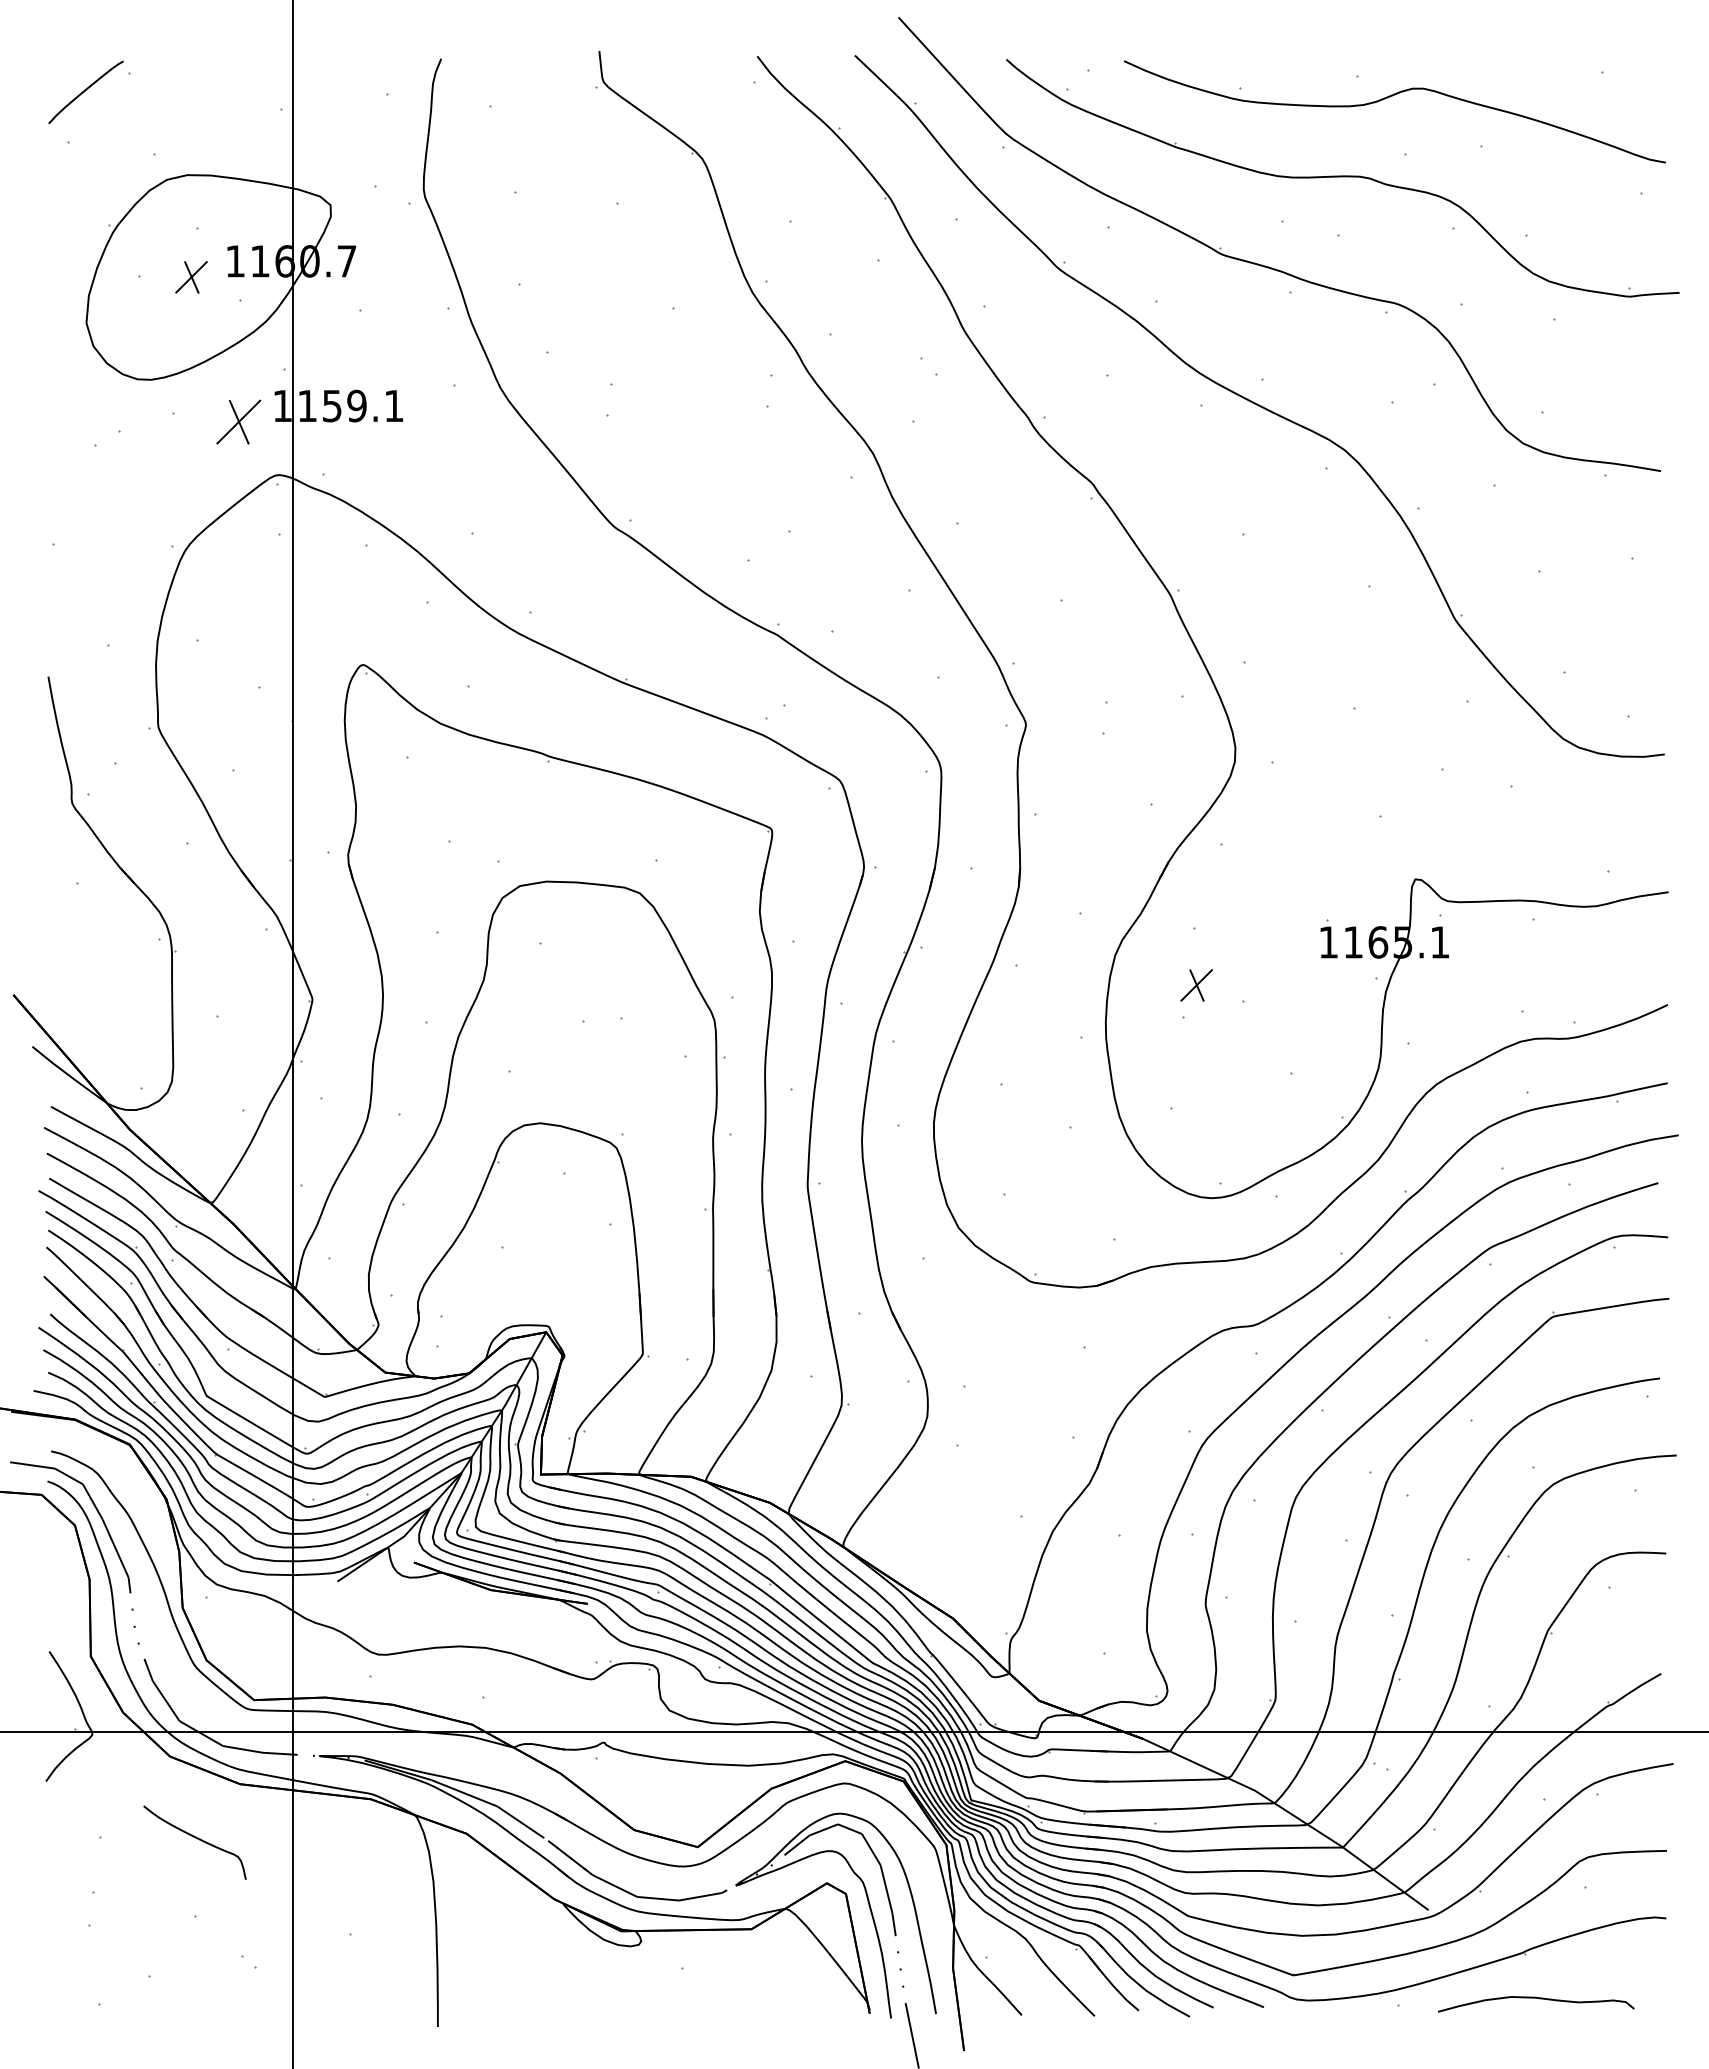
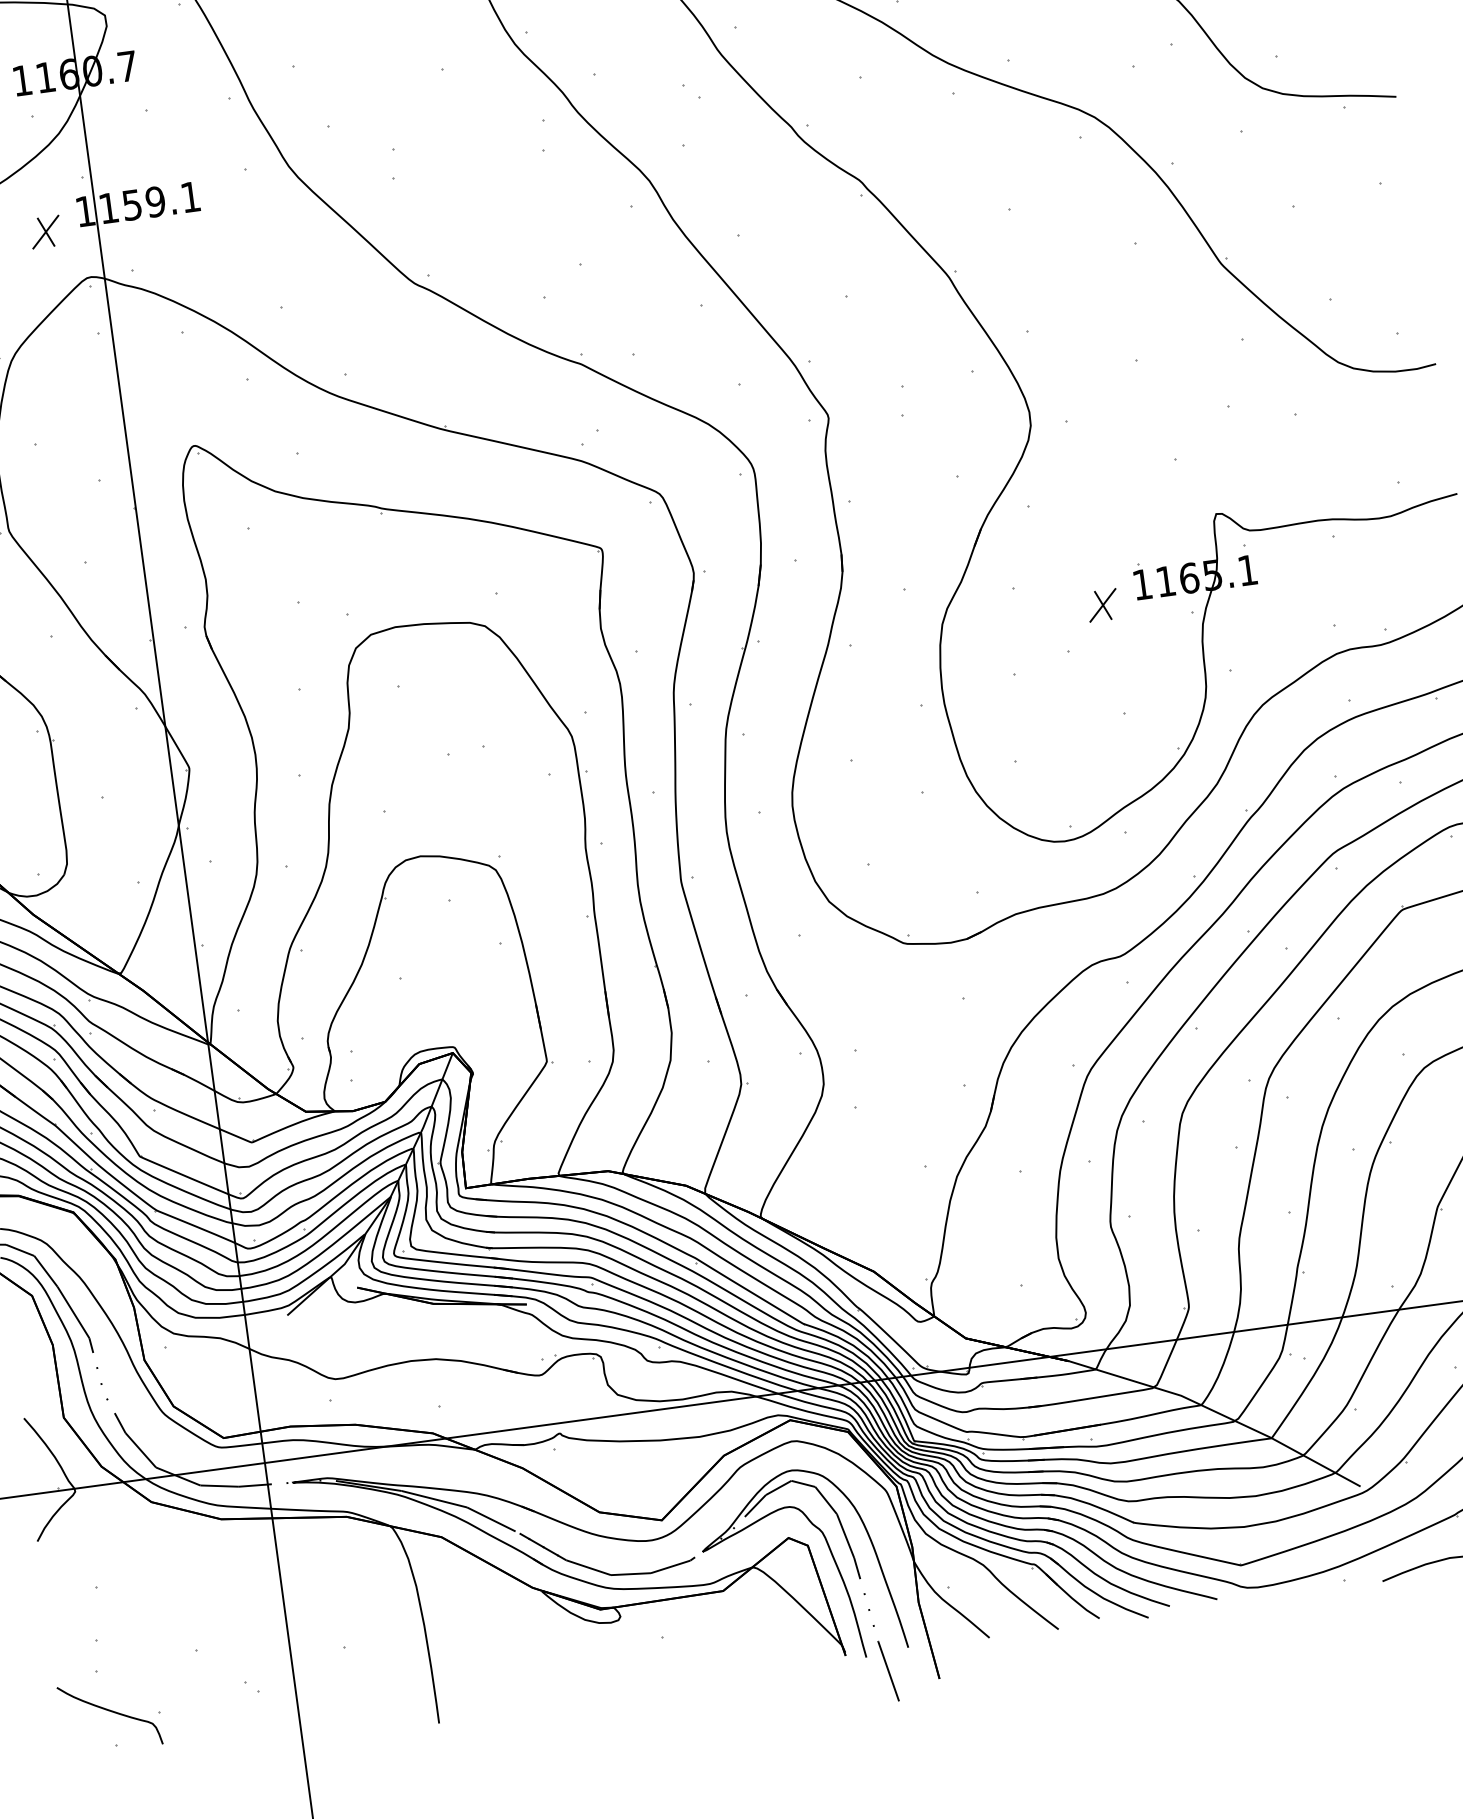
part: (238, 421) -> (45, 231), size x0.71
part: (1196, 985) -> (1102, 605), moved
curve: (195, 1838) -> (110, 1711), moved

